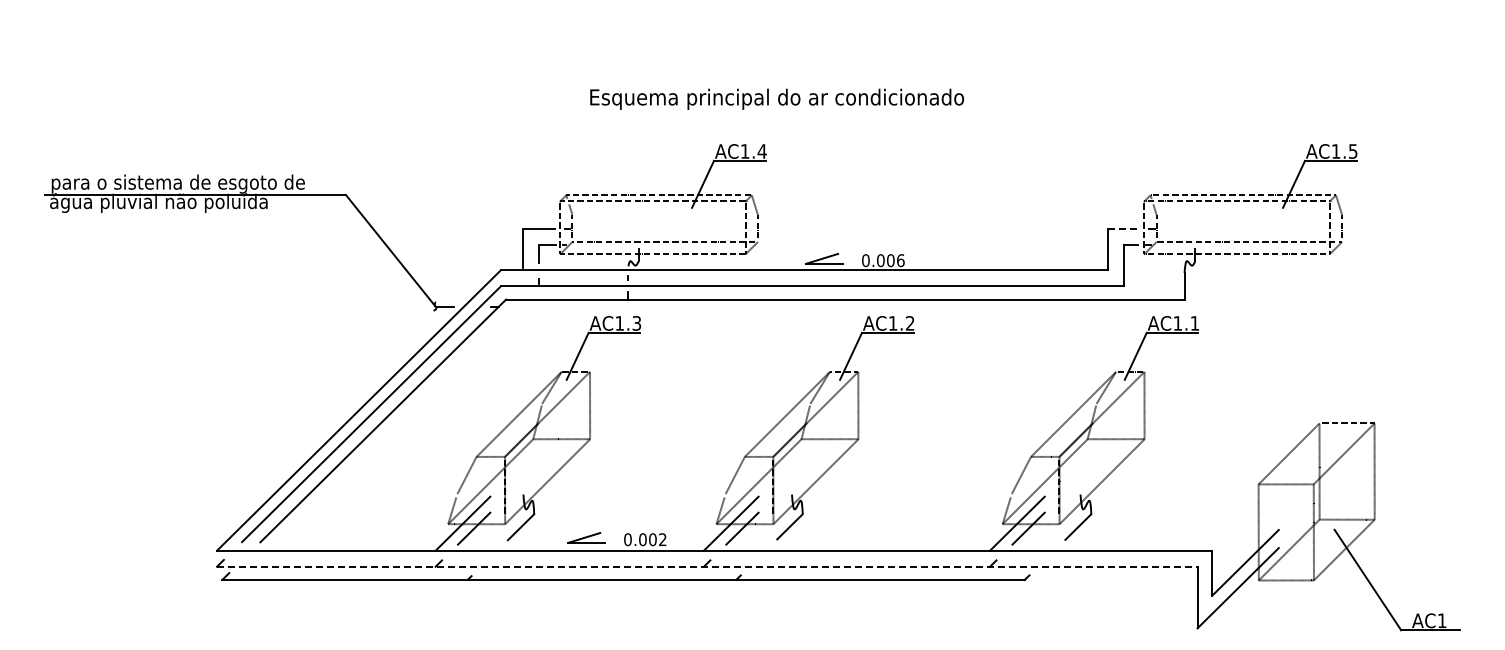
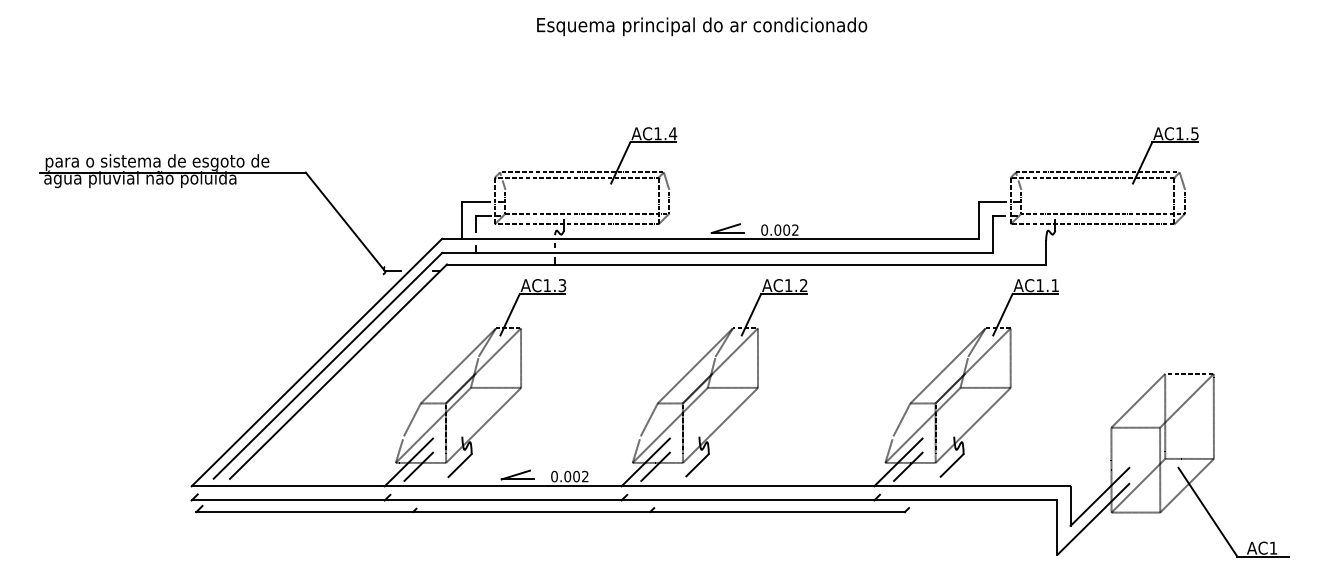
text: (776, 98) -> (701, 26), moved
line: (1123, 228) -> (992, 201), dashed -> solid
text: (900, 260) -> (795, 230), 0.006 -> 0.002
line: (707, 566) -> (624, 500), dashed -> solid

